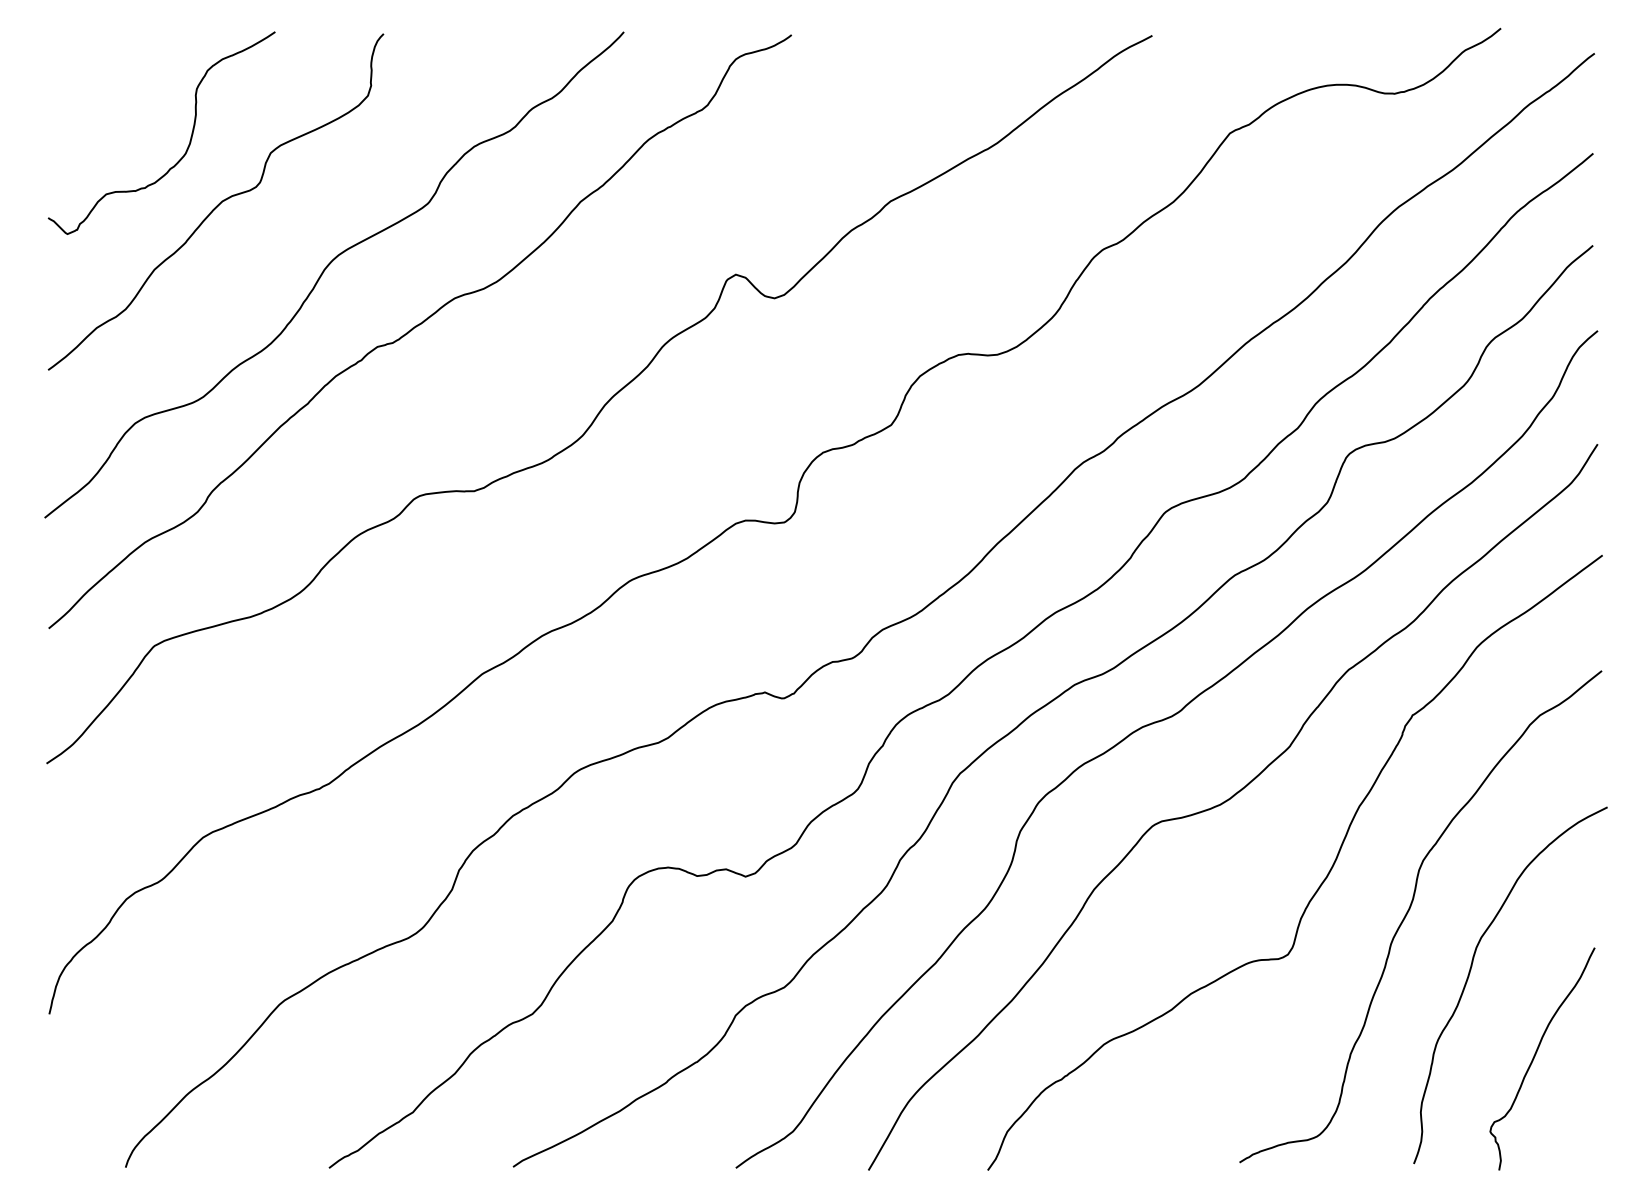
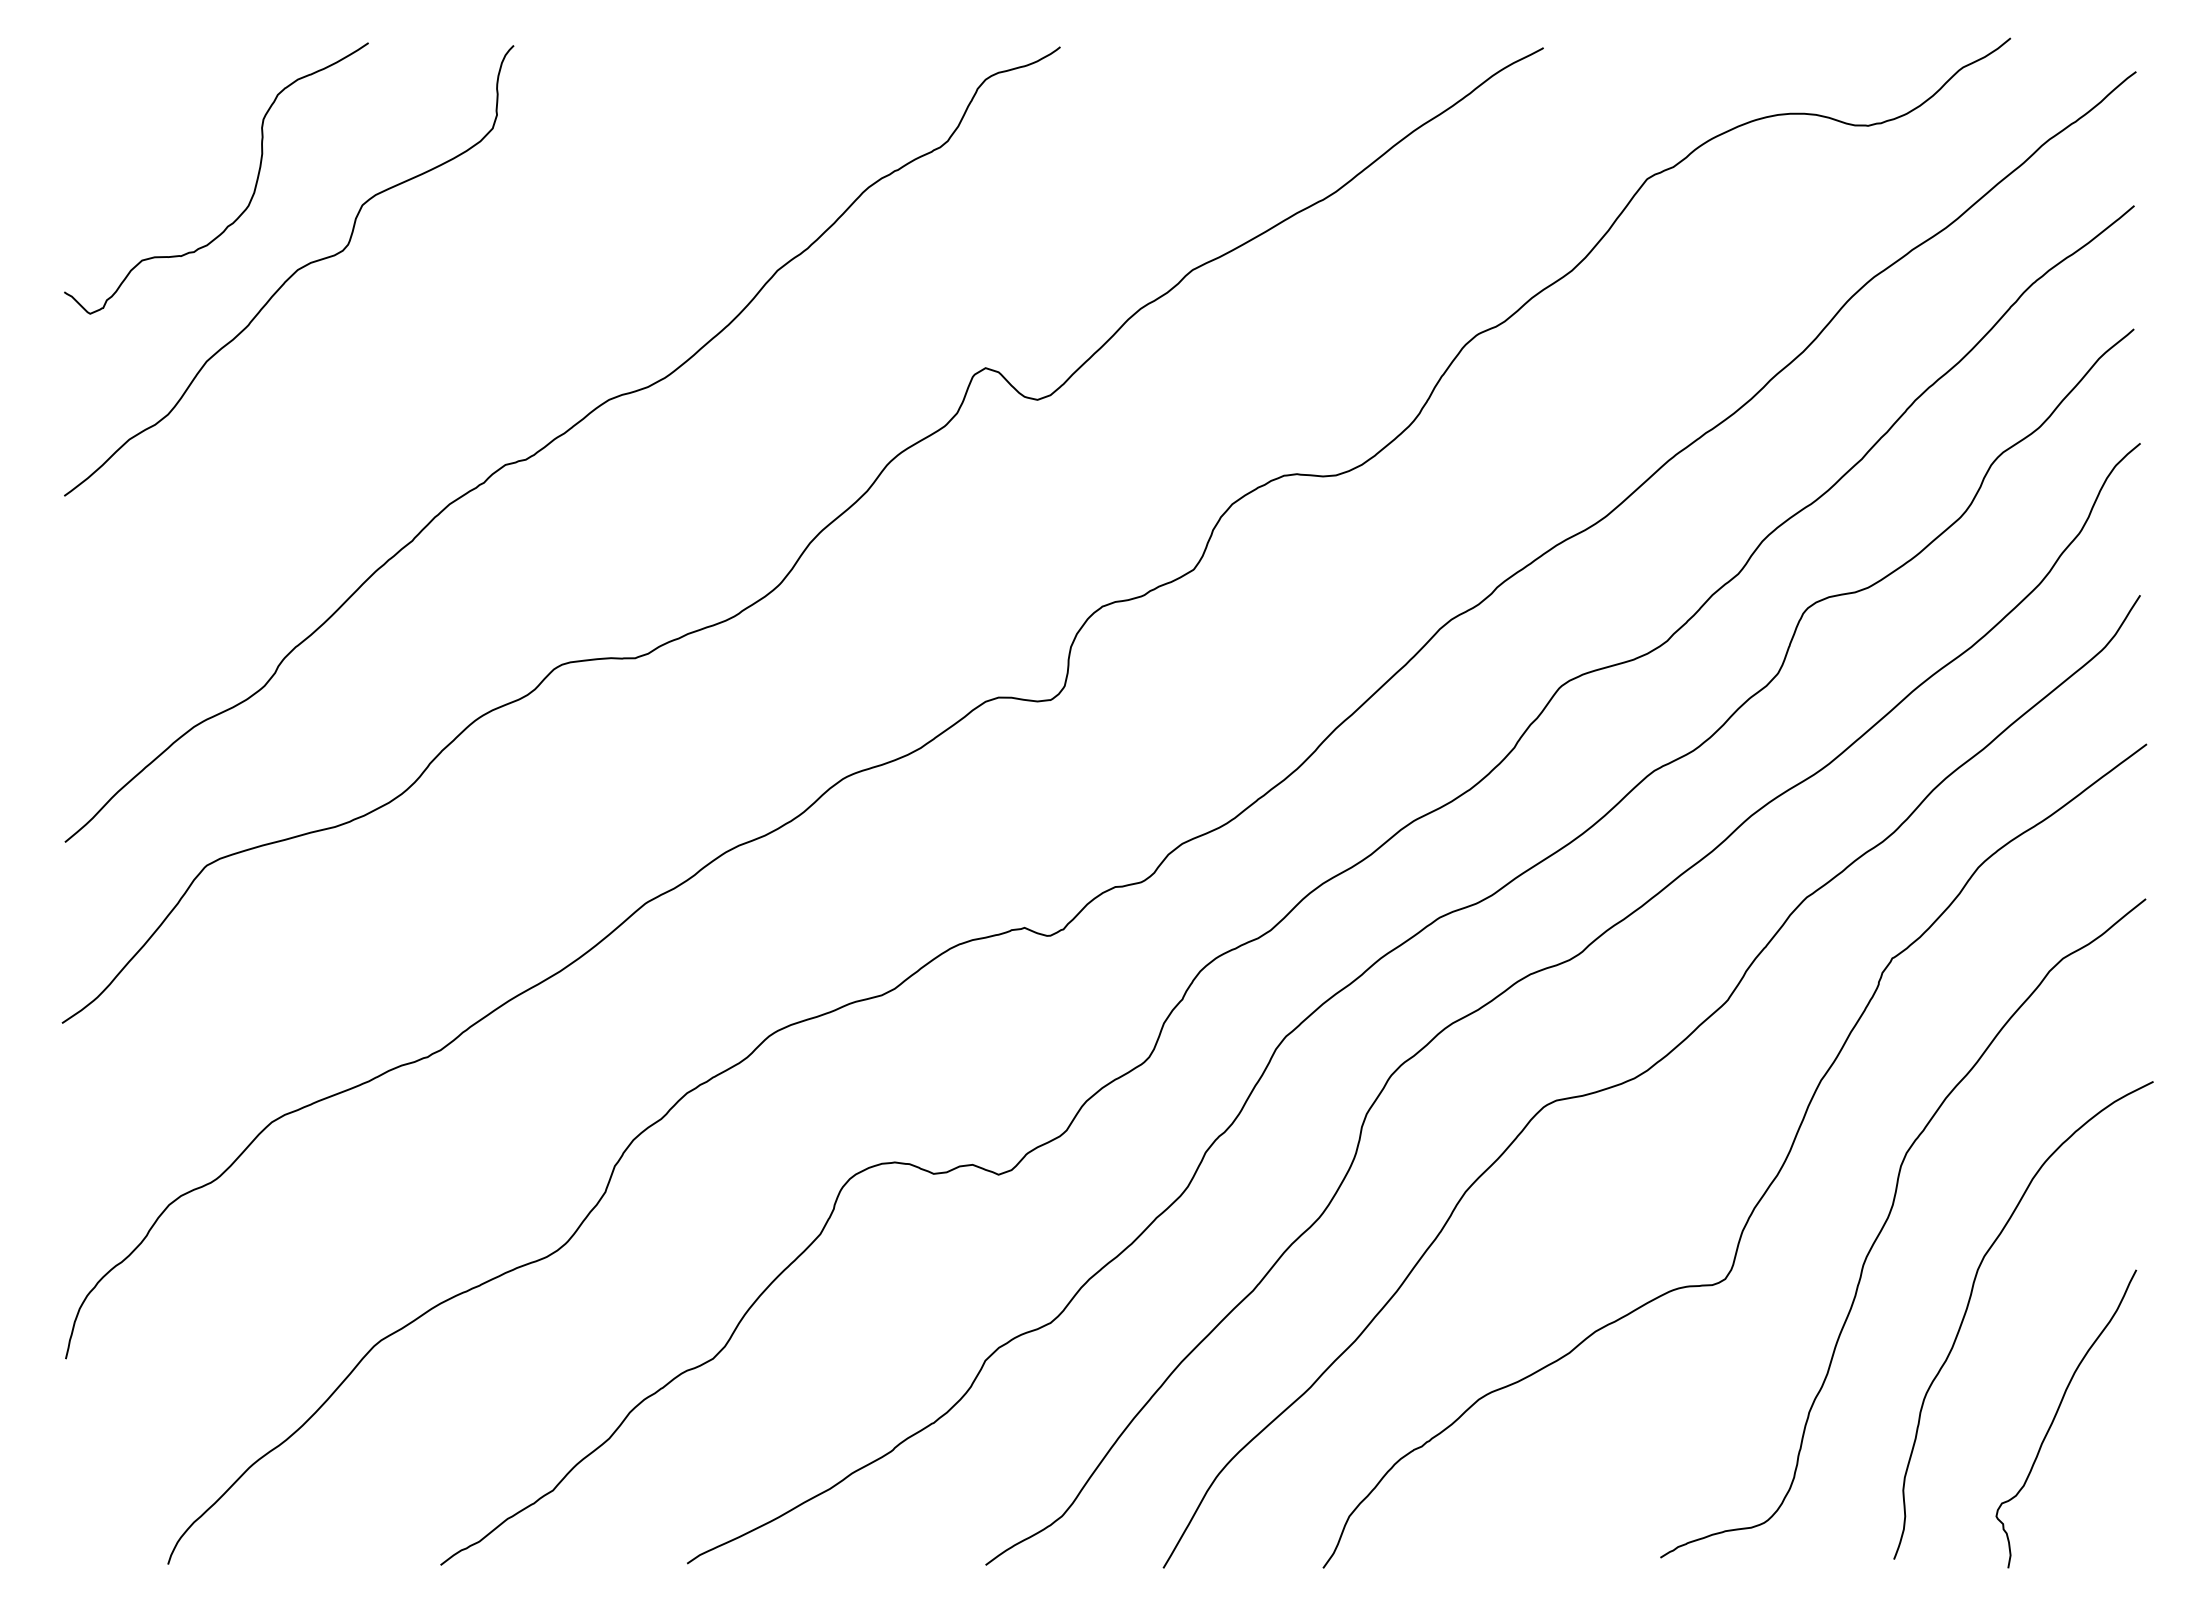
curve: (325, 270) -> (435, 362), removed

